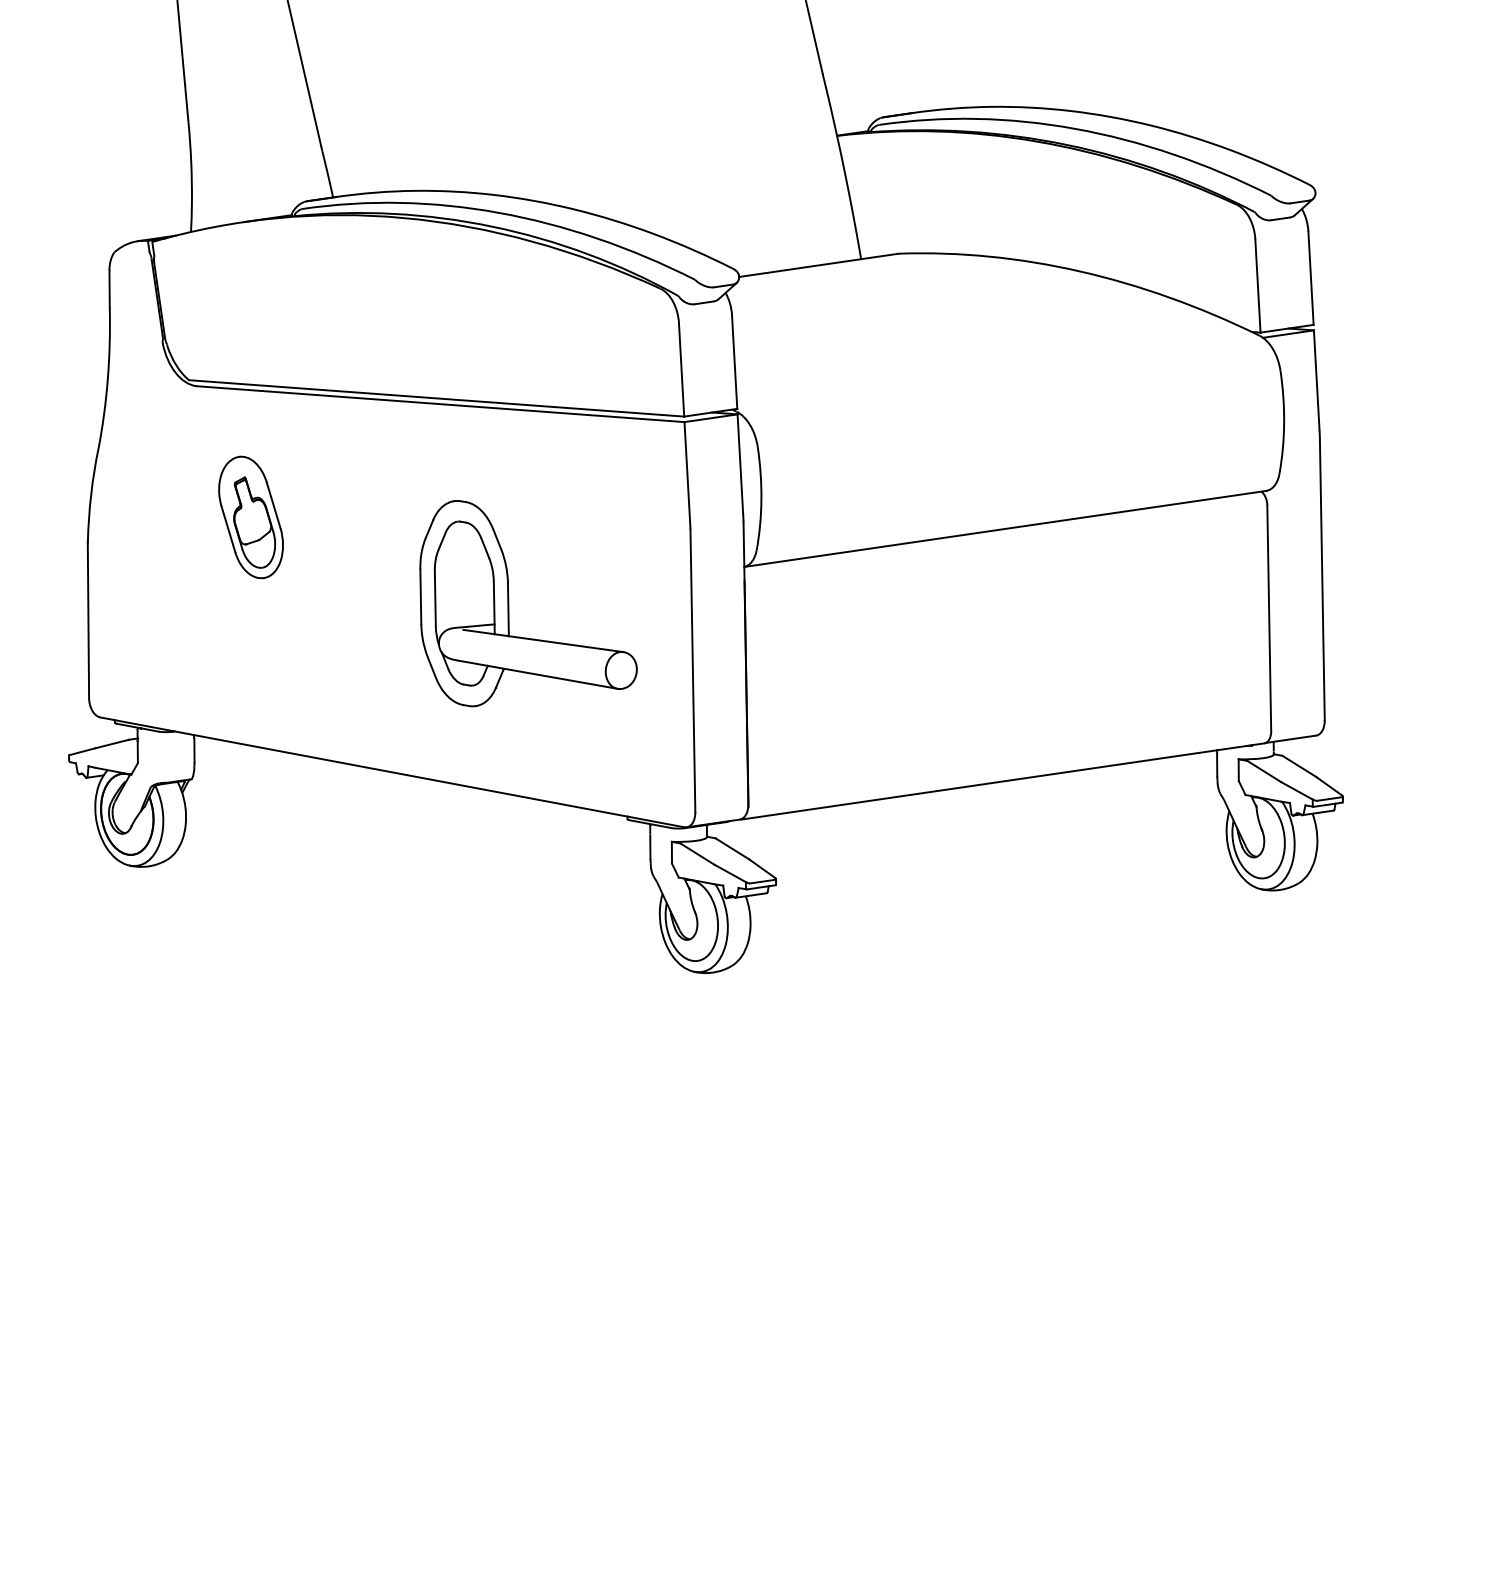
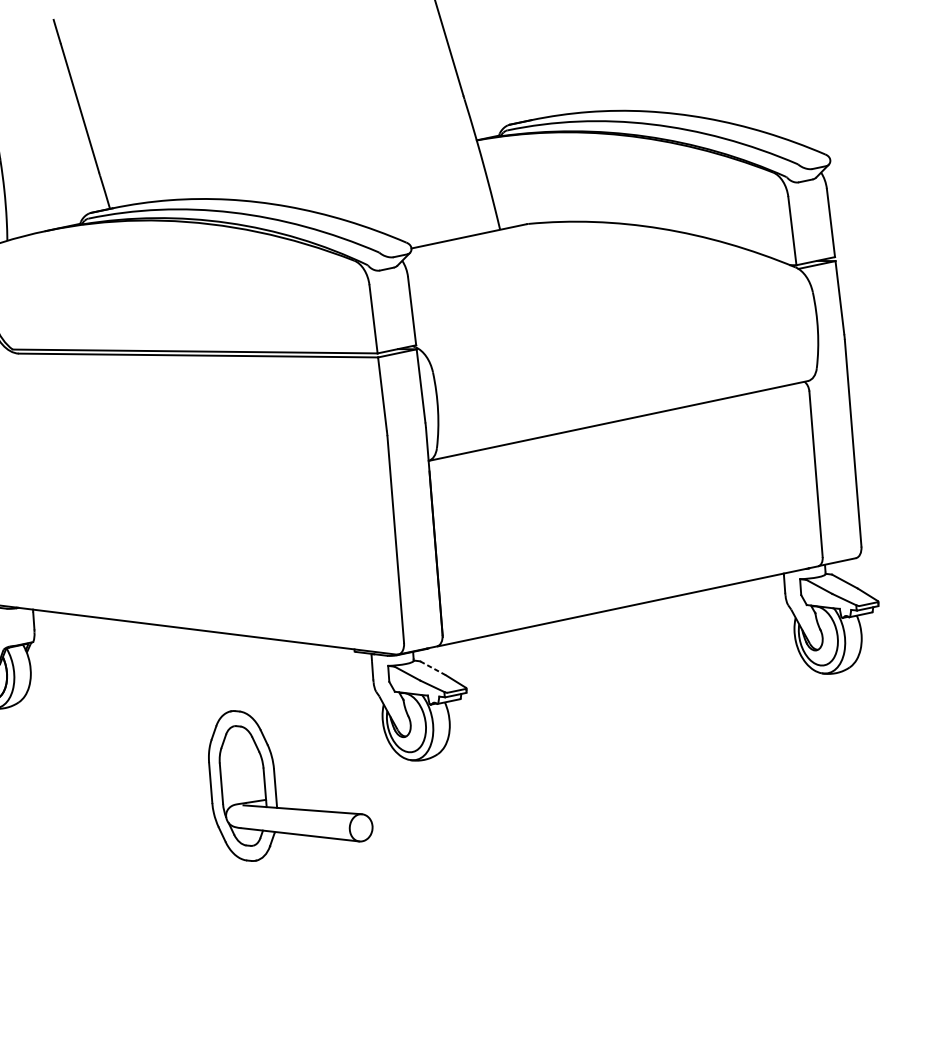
part: (250, 517) -> (64, 447), removed
part: (509, 603) -> (276, 783), moved
line: (732, 848) -> (432, 667), solid -> dashed

